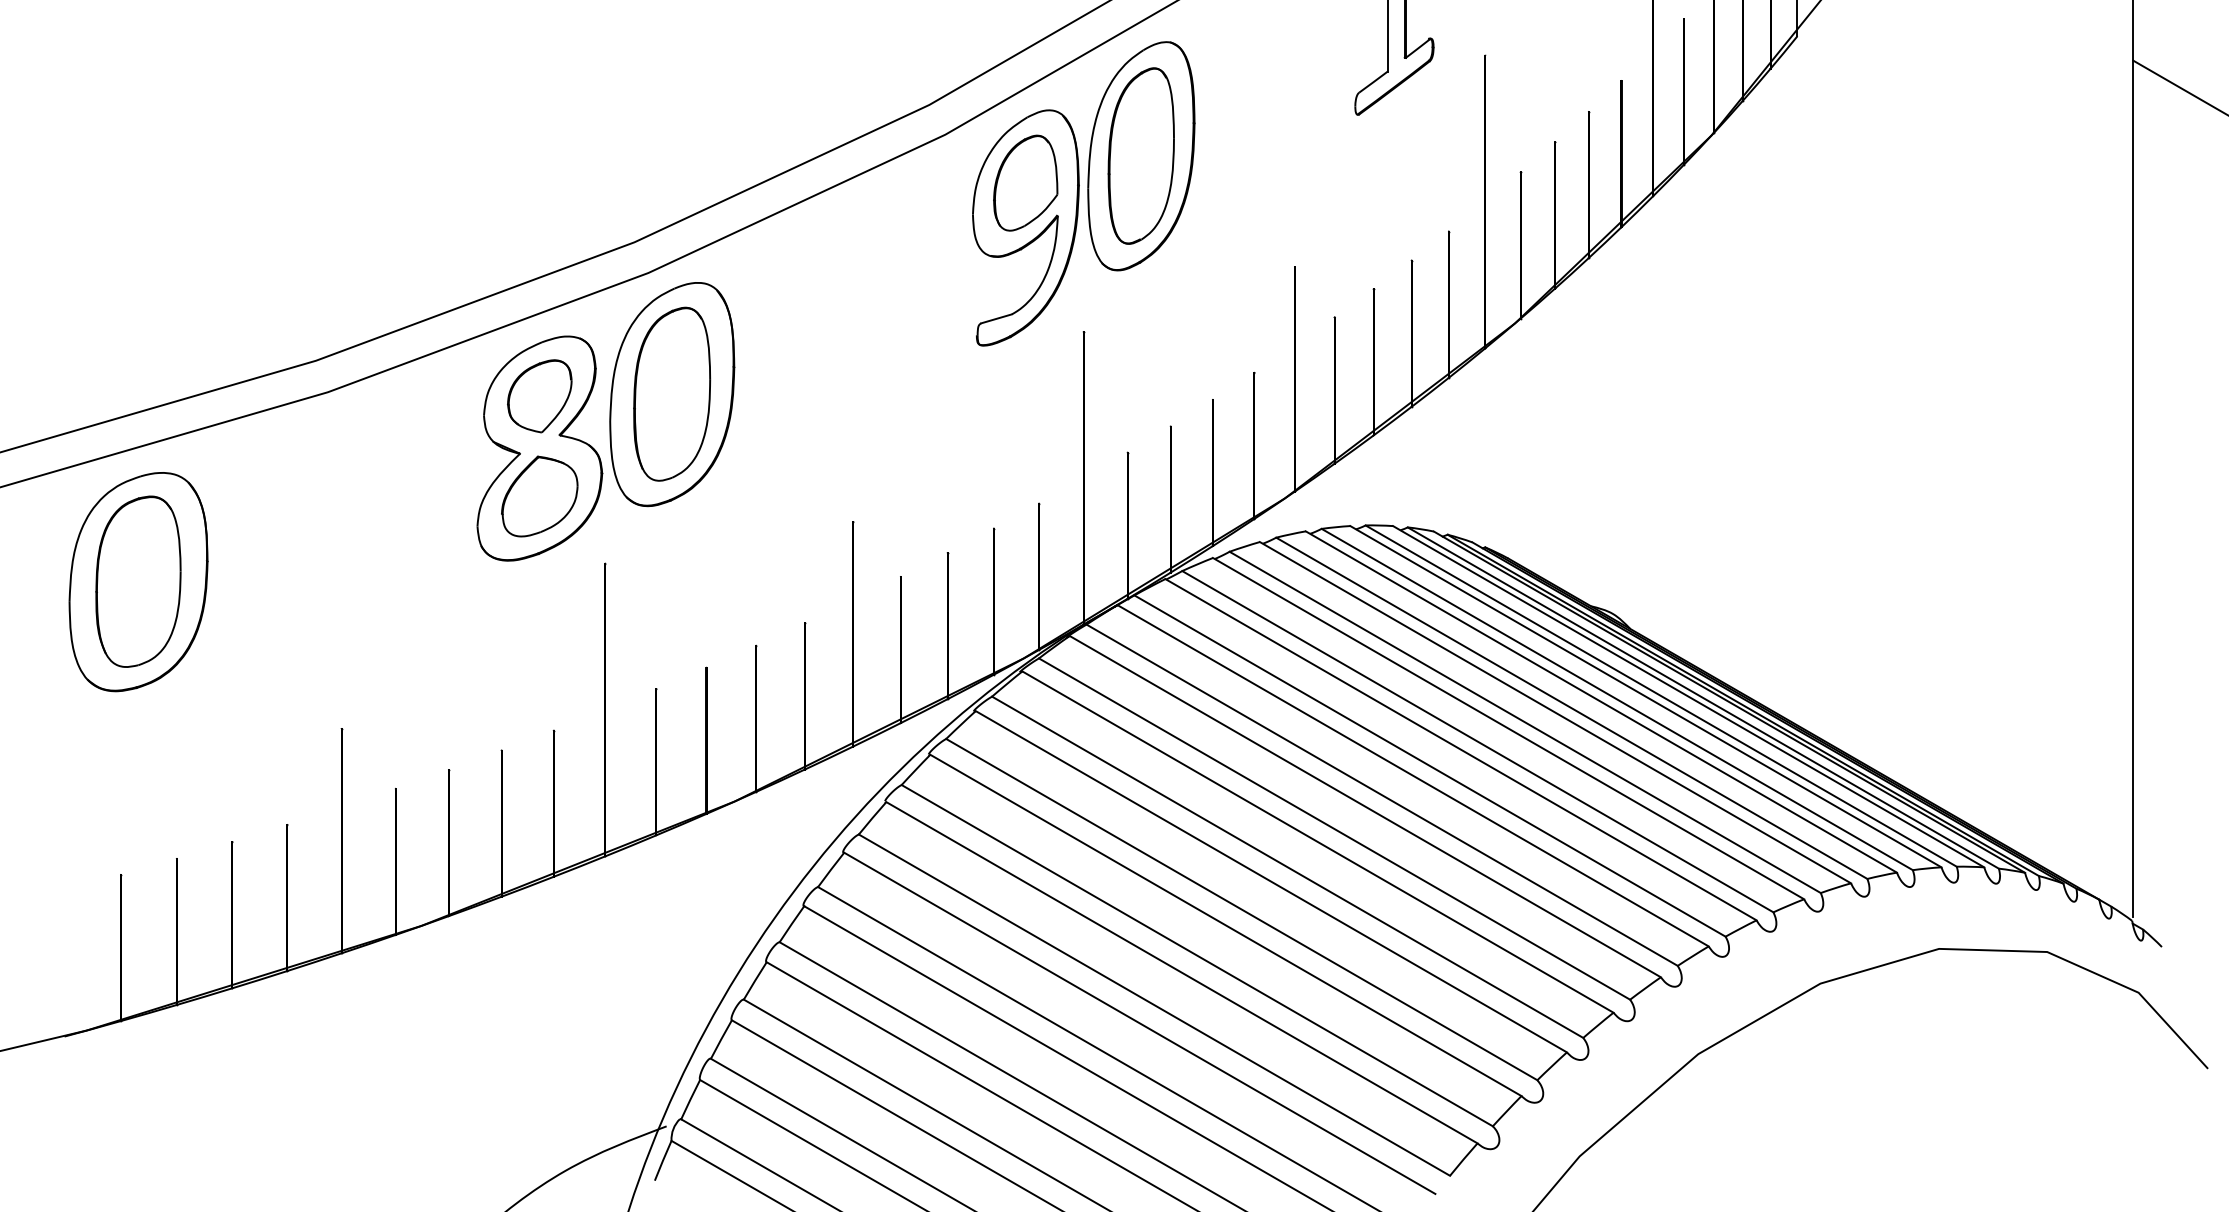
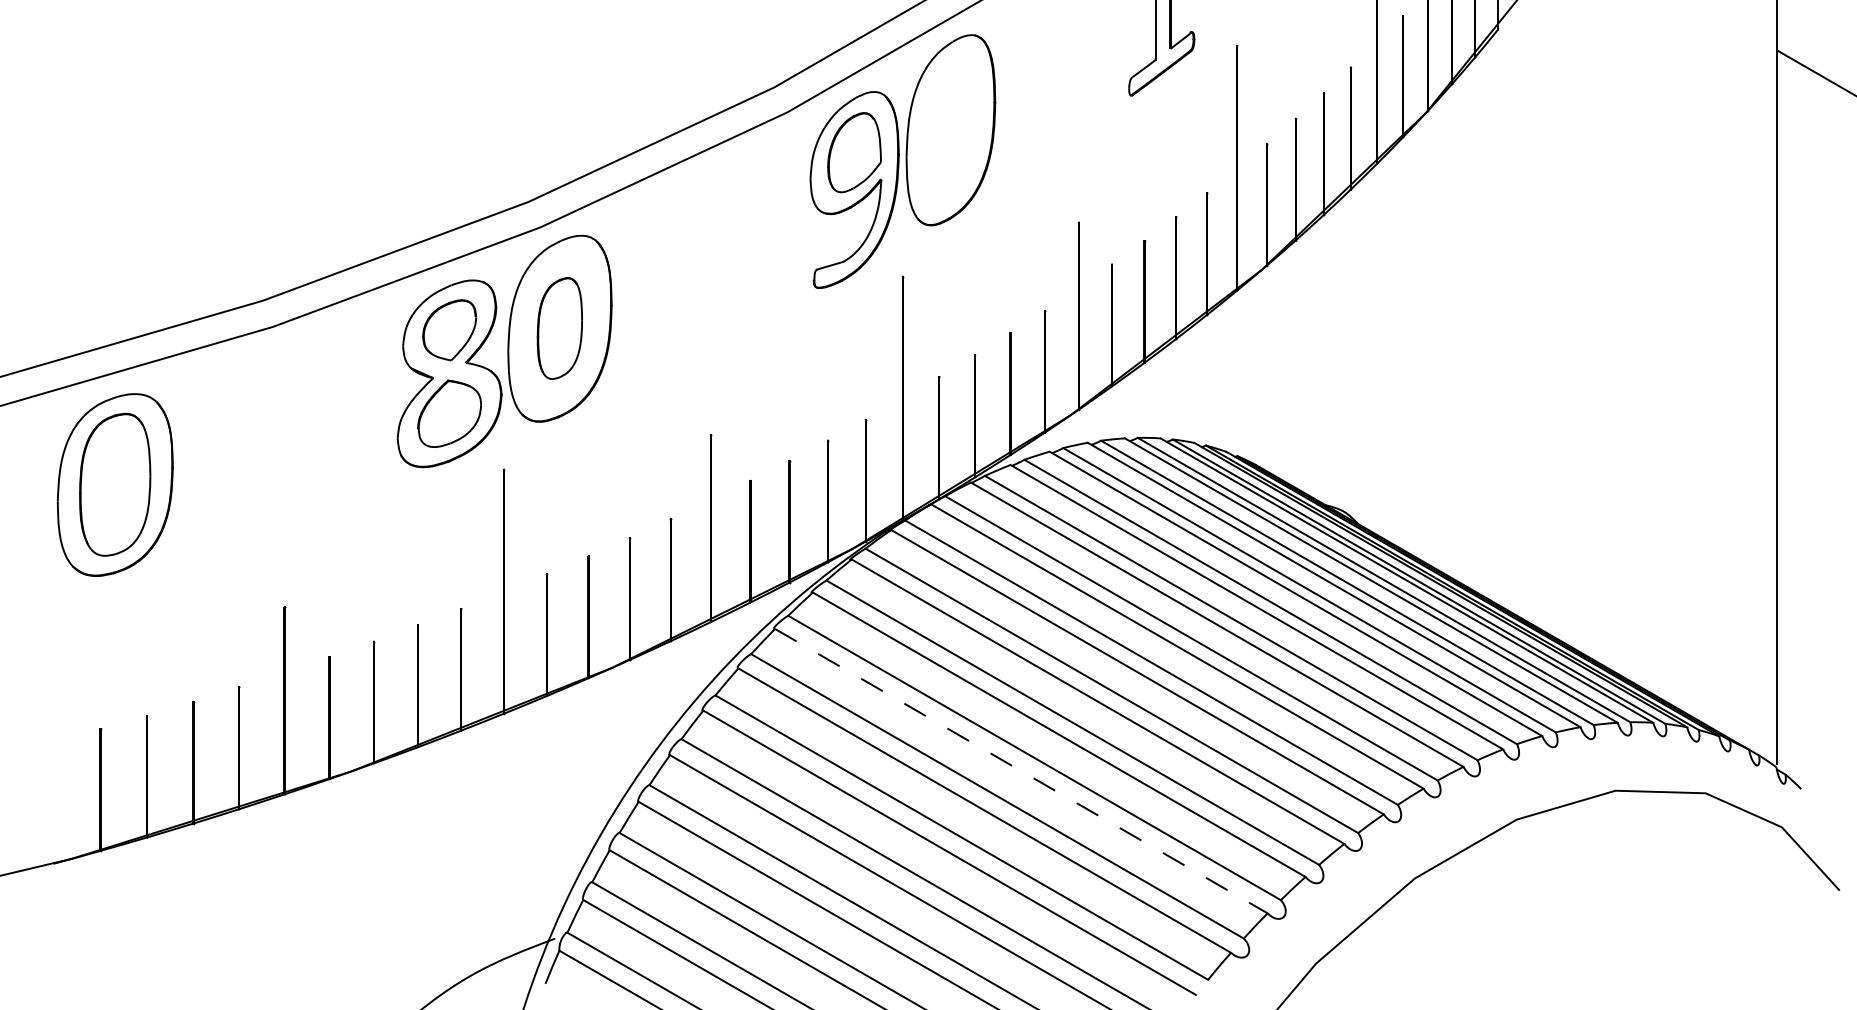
part: (1140, 156) -> (950, 130), removed
part: (671, 394) -> (559, 328), size x0.7
line: (1226, 925) -> (1021, 771), solid -> dashed

